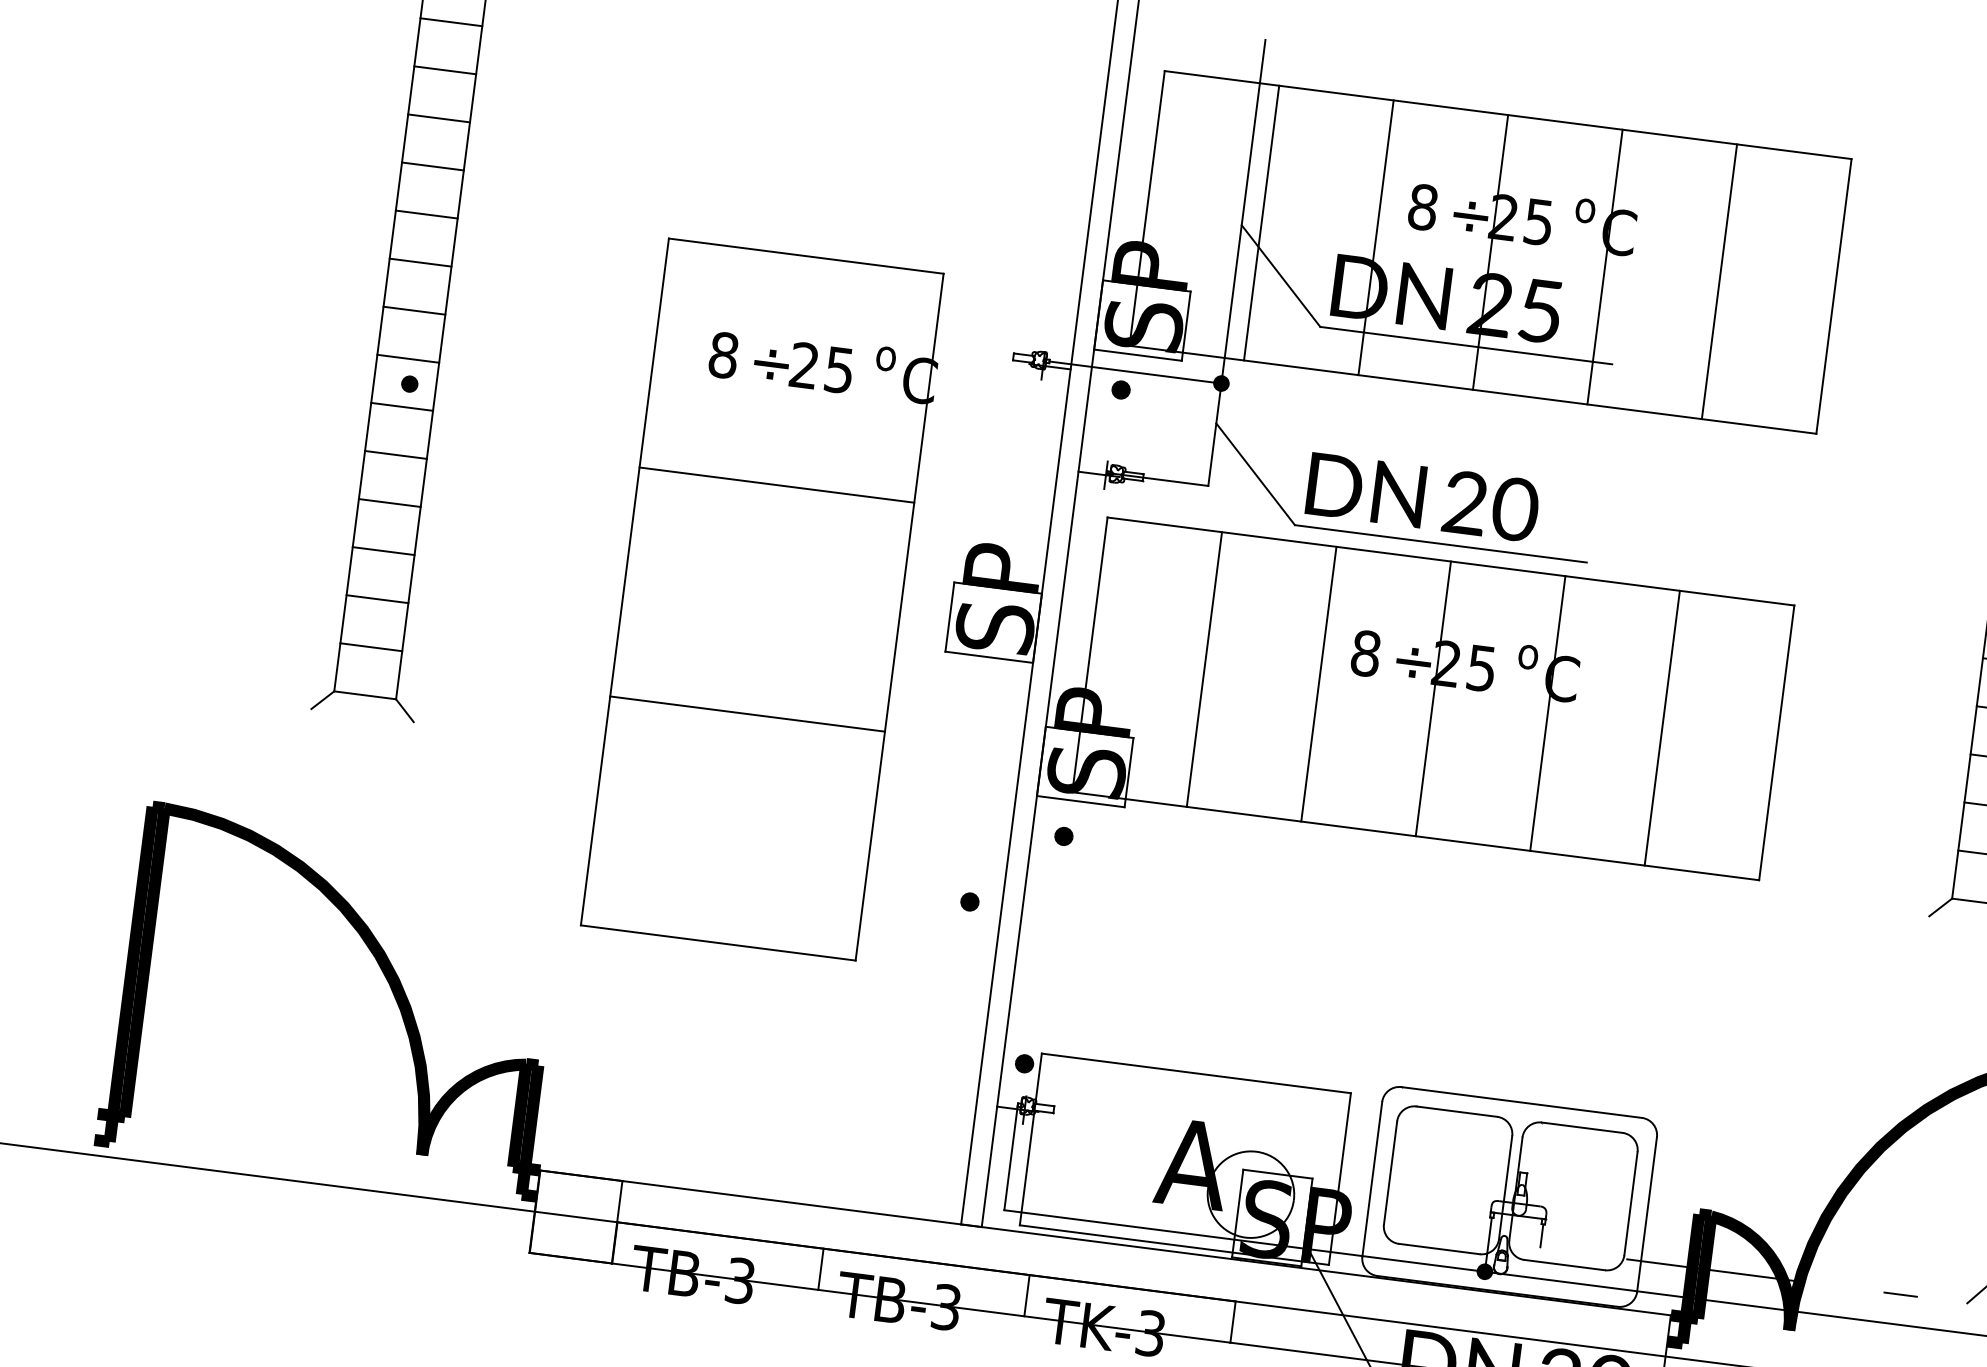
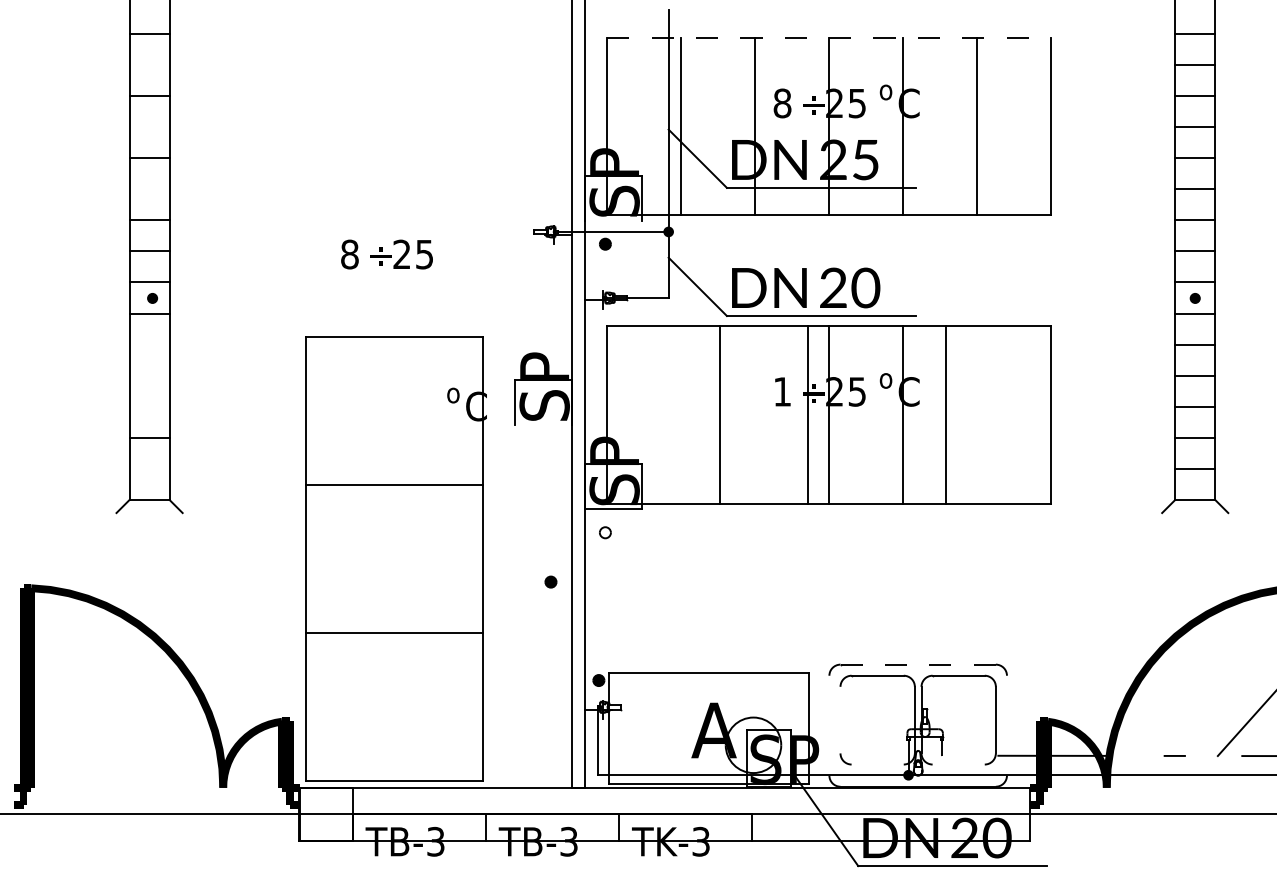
line: (451, 21) -> (149, 64), removed
line: (1508, 114) -> (829, 37), solid -> dashed
line: (438, 119) -> (149, 127), removed
line: (426, 214) -> (149, 189), removed
line: (1136, 354) -> (612, 220), removed
line: (395, 454) -> (149, 344), removed
line: (389, 502) -> (149, 375), removed
line: (383, 550) -> (149, 406), removed
part: (764, 599) -> (395, 558), moved
line: (371, 646) -> (149, 468), removed
text: (1365, 652) -> (782, 391), 8 -> 1
line: (989, 656) -> (543, 424), removed
line: (1205, 668) -> (720, 414), moved
line: (1319, 683) -> (808, 414), moved
line: (1663, 727) -> (946, 414), moved
fill: (1062, 835) -> (604, 532), removed
line: (1522, 1102) -> (918, 664), solid -> dashed
line: (1390, 1171) -> (840, 719), removed
line: (1372, 1179) -> (829, 725), removed
line: (1646, 1214) -> (1006, 725), removed
line: (1439, 1248) -> (877, 764), removed
line: (1564, 1265) -> (958, 764), removed

